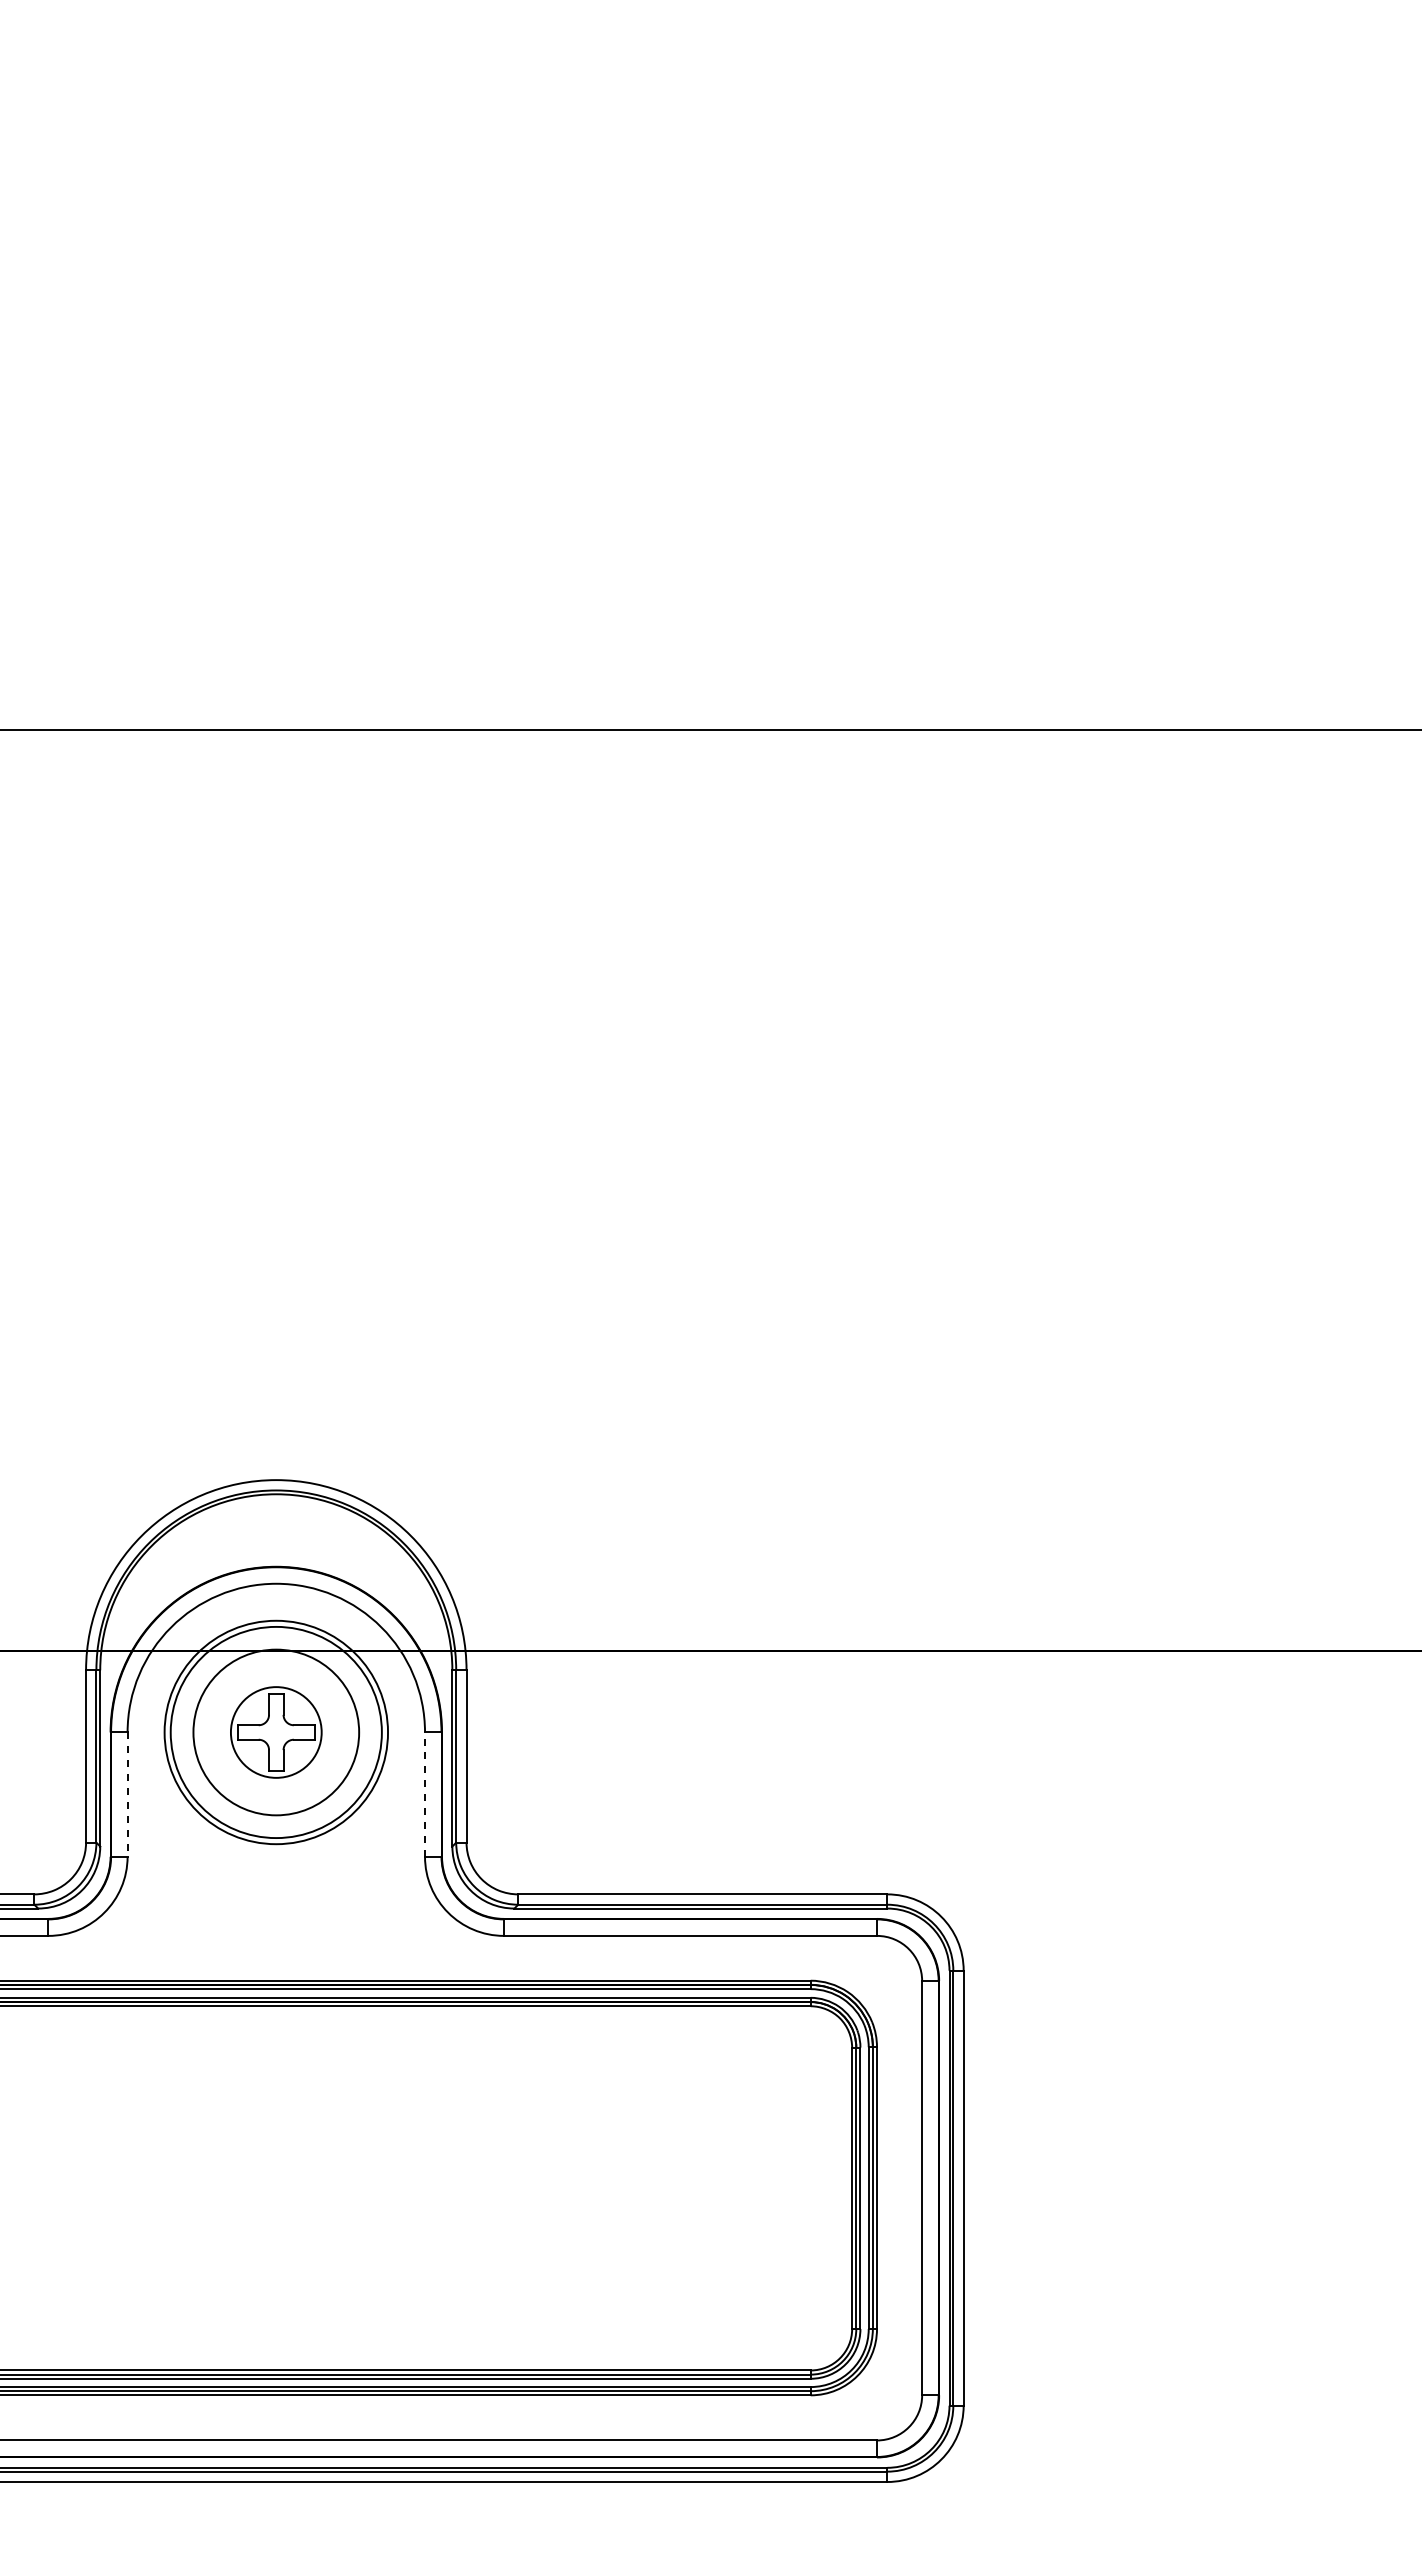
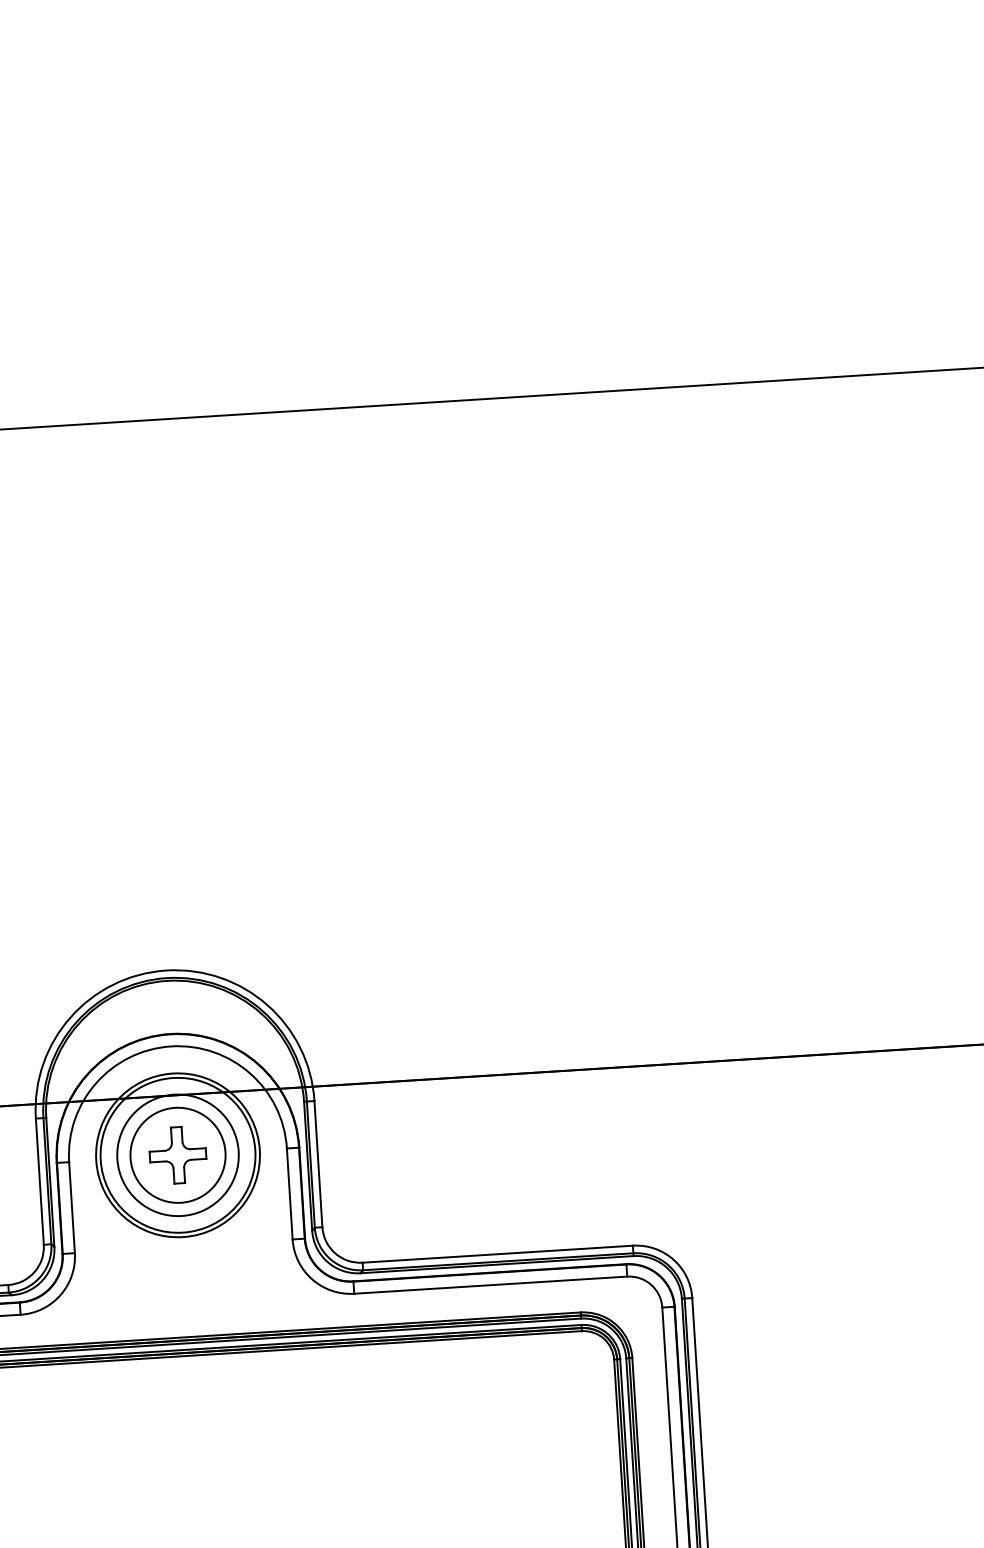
circle: (276, 1732) -> (178, 1155), size x1.43
line: (425, 1794) -> (290, 1193), dashed -> solid
line: (127, 1795) -> (71, 1208), dashed -> solid

